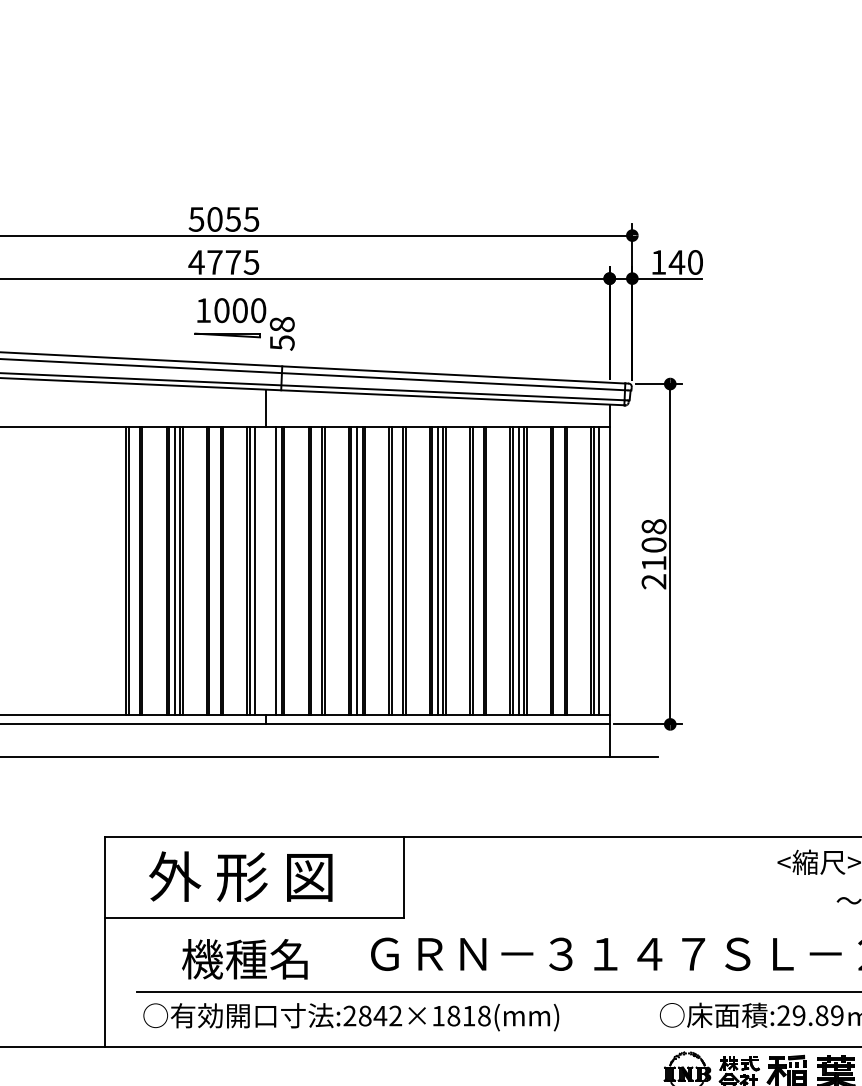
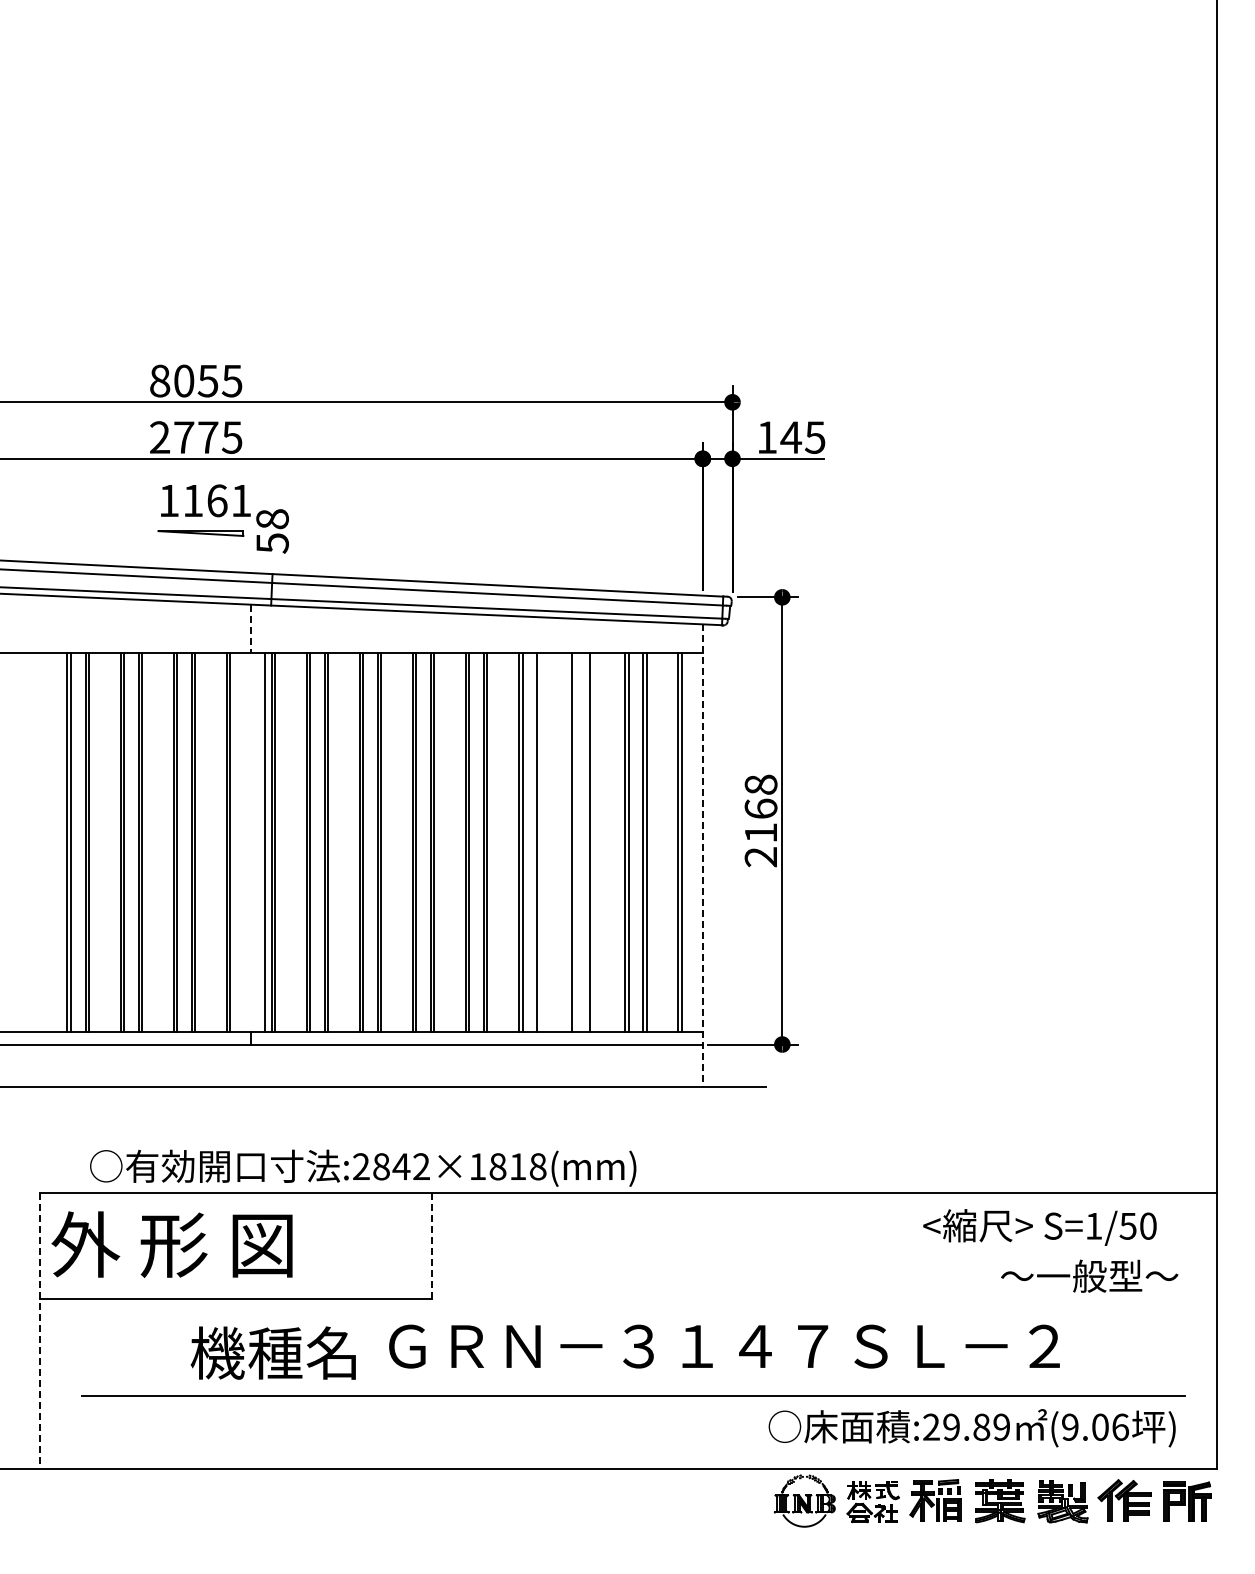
text: (196, 219) -> (159, 380), 5055 -> 8055
text: (196, 262) -> (159, 437), 4775 -> 2775
text: (694, 262) -> (814, 437), 140 -> 145
text: (240, 310) -> (217, 500), 1000 -> 1161
line: (265, 408) -> (250, 629), solid -> dashed
text: (653, 544) -> (760, 808), 2108 -> 2168
line: (174, 570) -> (131, 842), removed
line: (255, 570) -> (237, 842), removed
line: (356, 570) -> (370, 842), removed
line: (437, 570) -> (476, 842), removed
line: (486, 570) -> (540, 842), removed
line: (512, 570) -> (575, 842), removed
line: (518, 570) -> (582, 842), removed
line: (526, 570) -> (593, 842), removed
line: (599, 570) -> (689, 842), removed
line: (609, 581) -> (702, 856), solid -> dashed
text: (240, 876) -> (171, 1244), moved
line: (404, 878) -> (432, 1246), solid -> dashed
line: (104, 942) -> (39, 1330), solid -> dashed
text: (244, 958) -> (272, 1352), moved
text: (351, 1016) -> (363, 1167), moved

